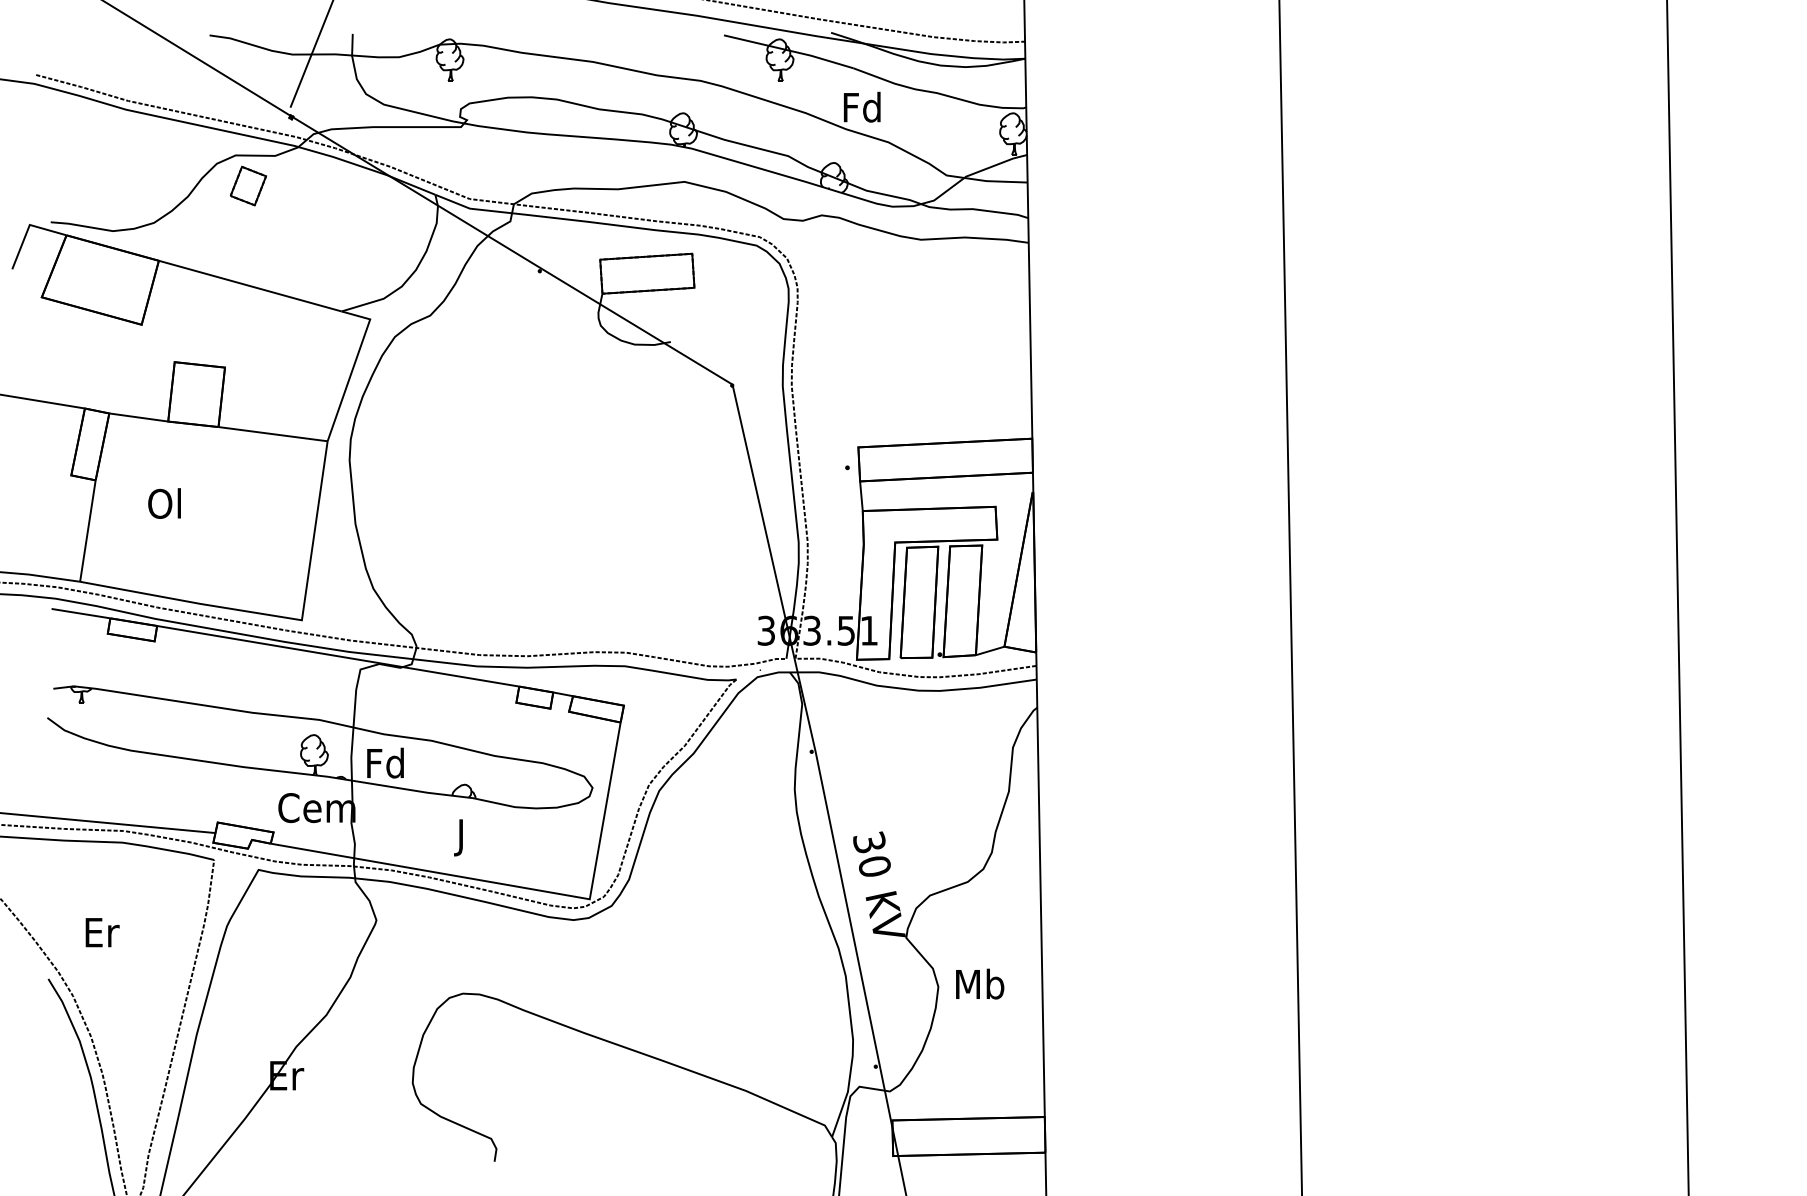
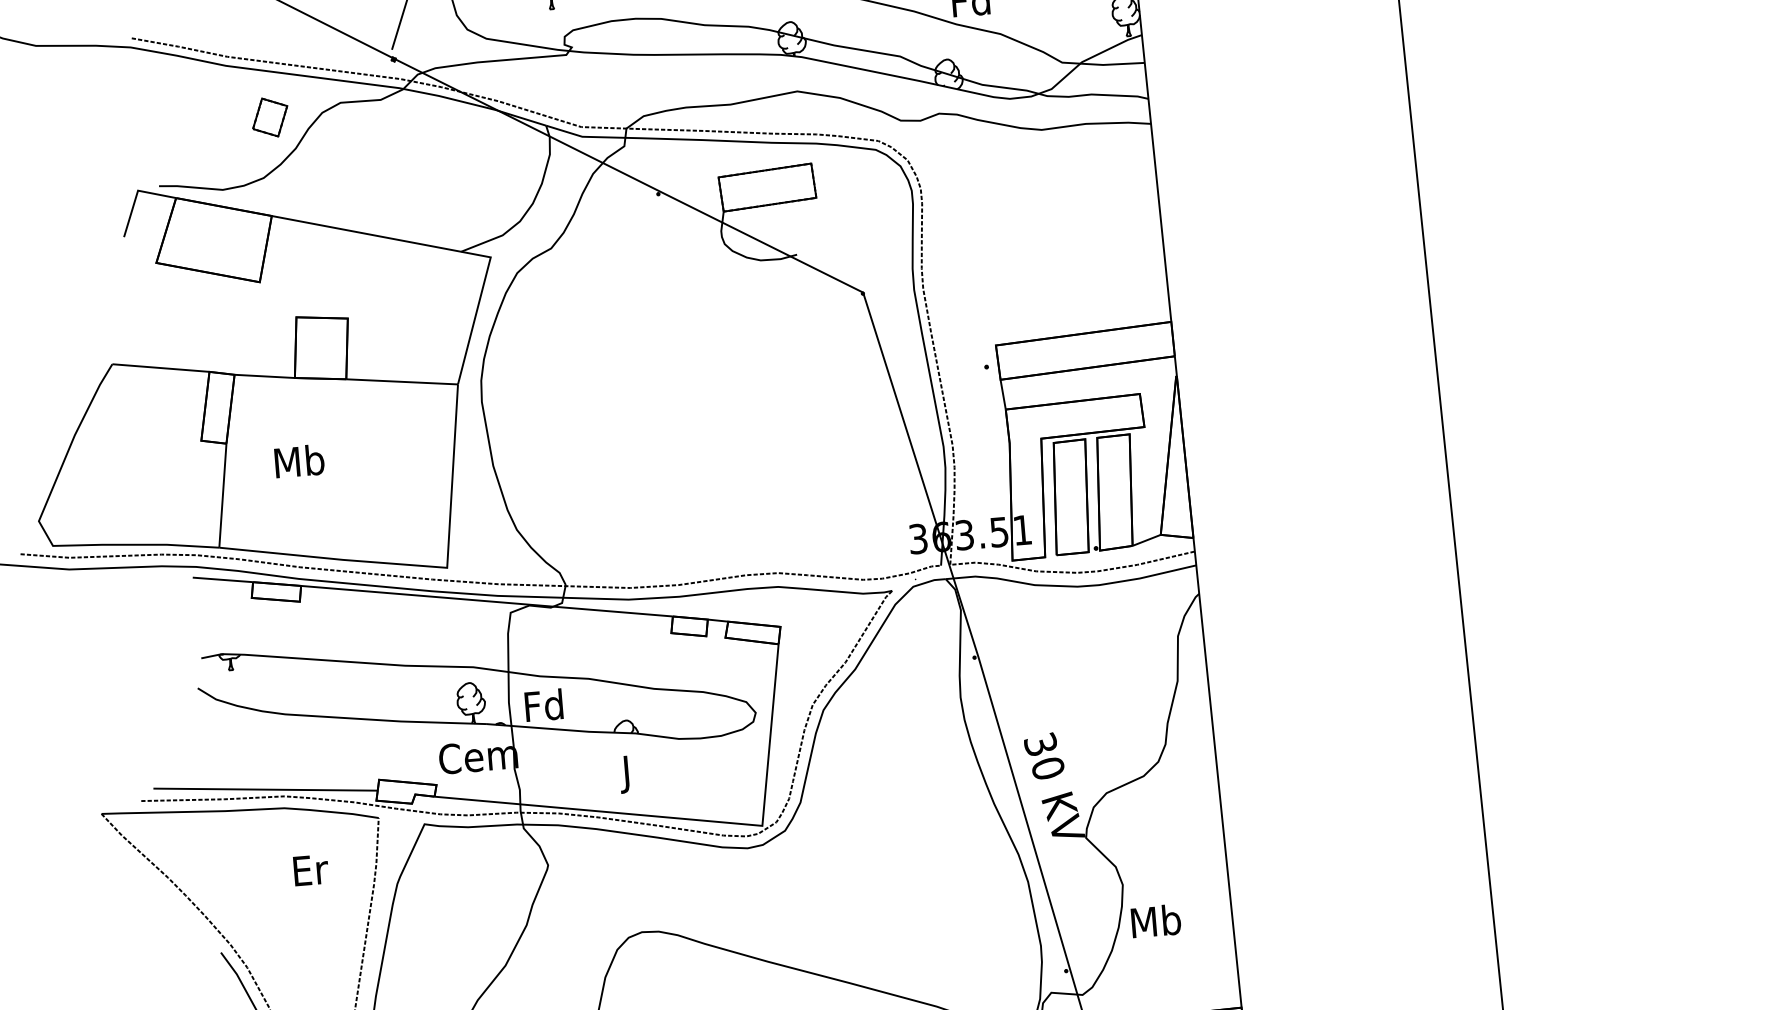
part: (247, 185) -> (269, 117), moved
text: (165, 503) -> (299, 461), Ol -> Mb
text: (102, 932) -> (311, 870), moved
text: (980, 983) -> (1156, 920), moved

